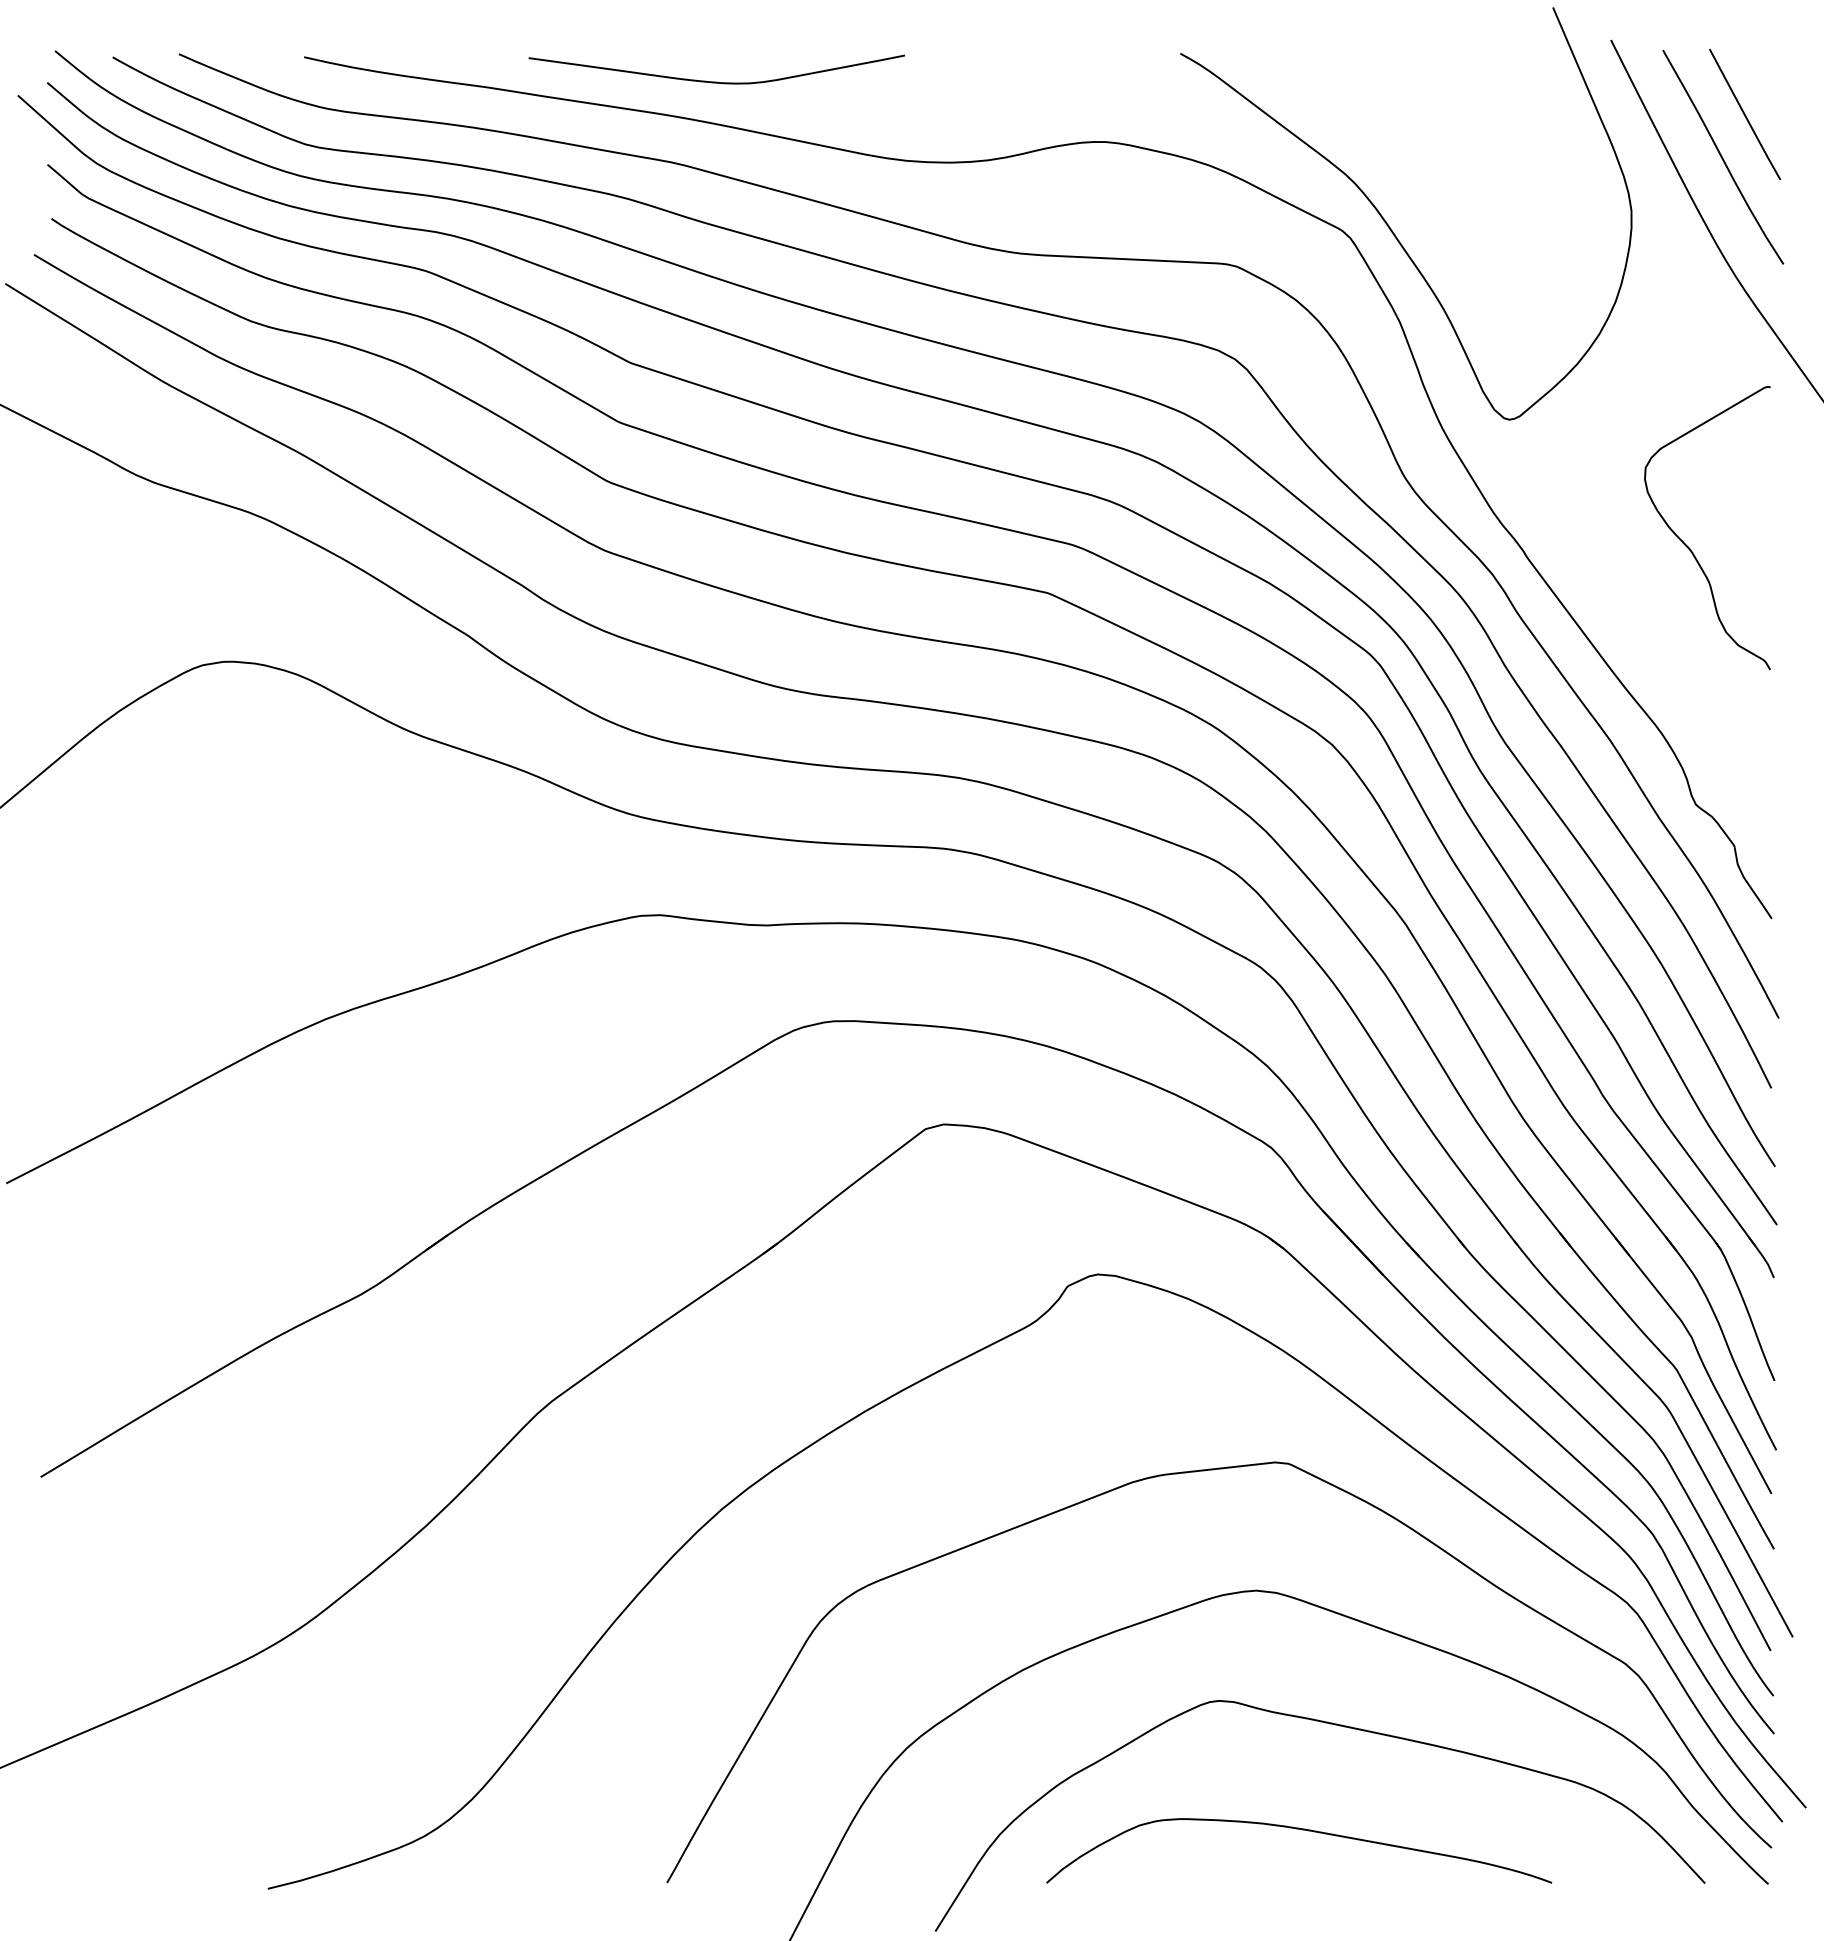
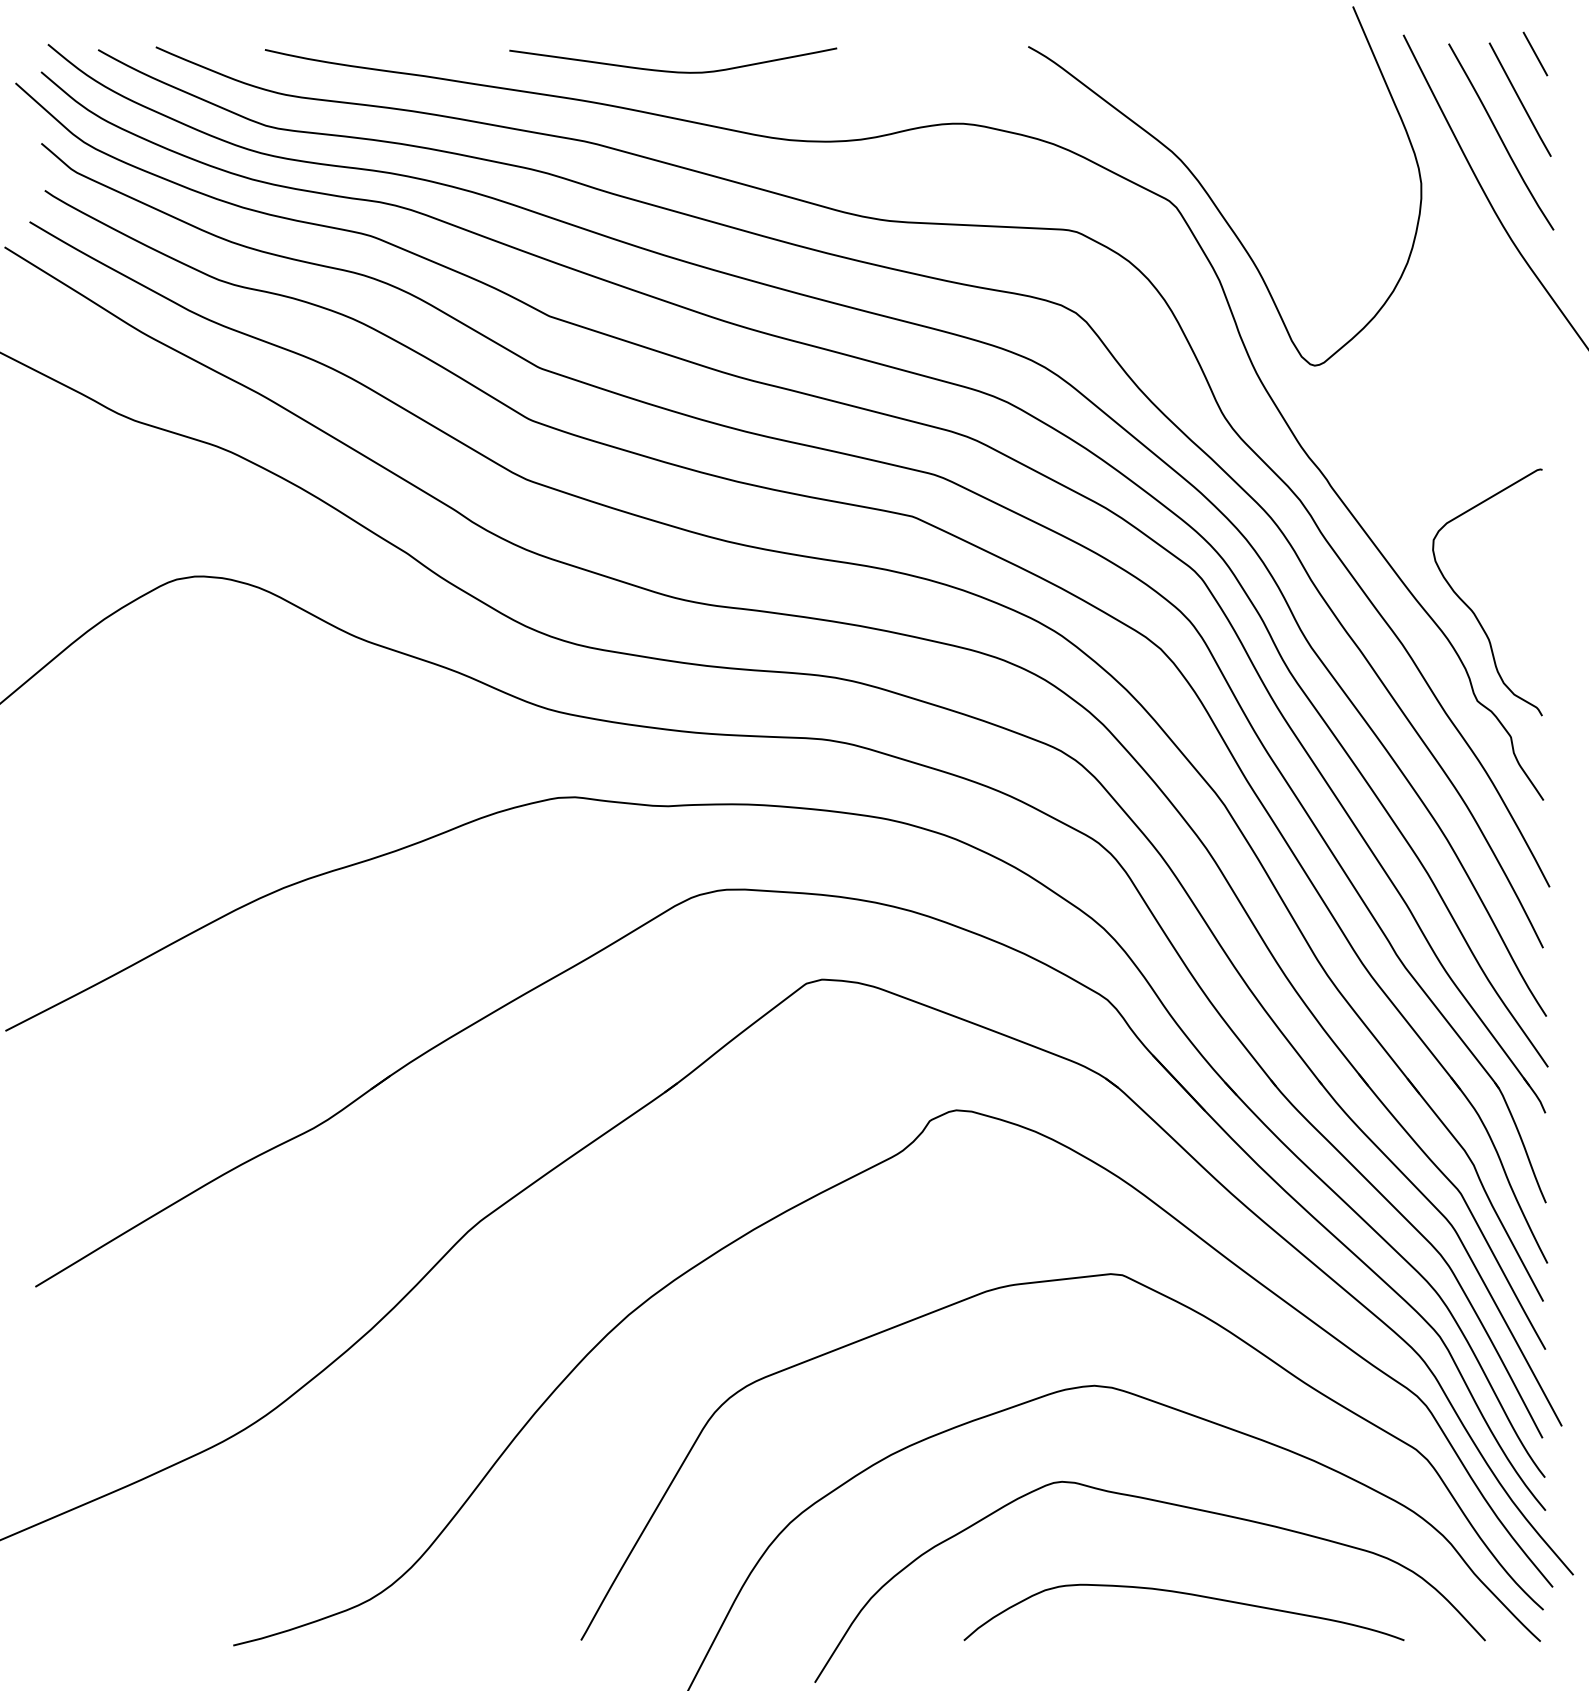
line: (1762, 61) -> (1535, 53), added
curve: (716, 81) -> (672, 71), moved
curve: (1688, 546) -> (1470, 608), moved
curve: (1302, 1830) -> (1186, 1594), moved

